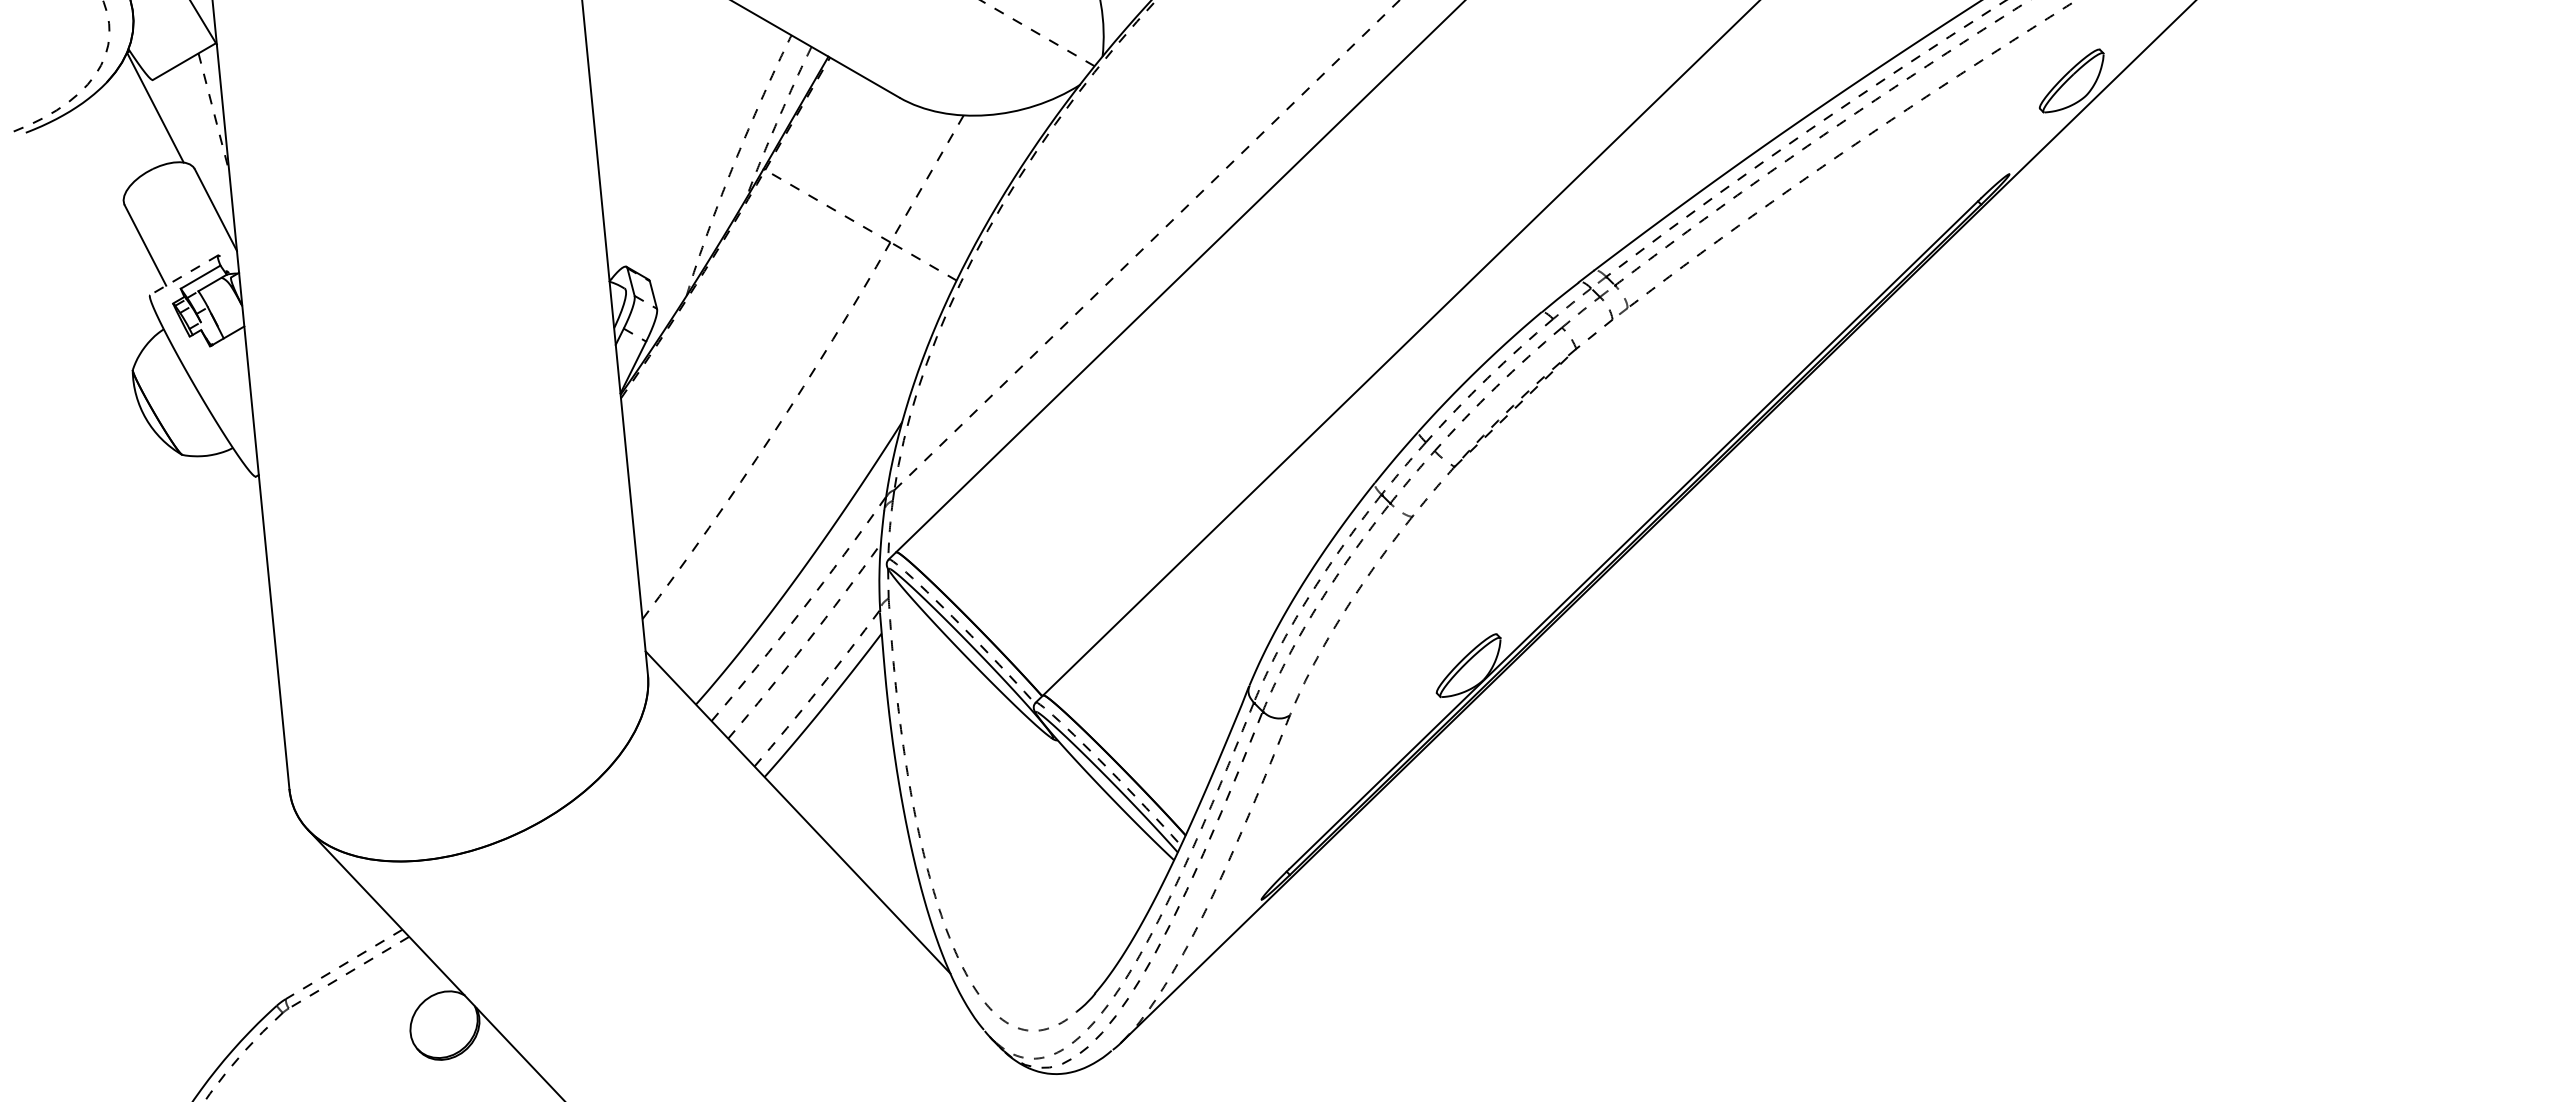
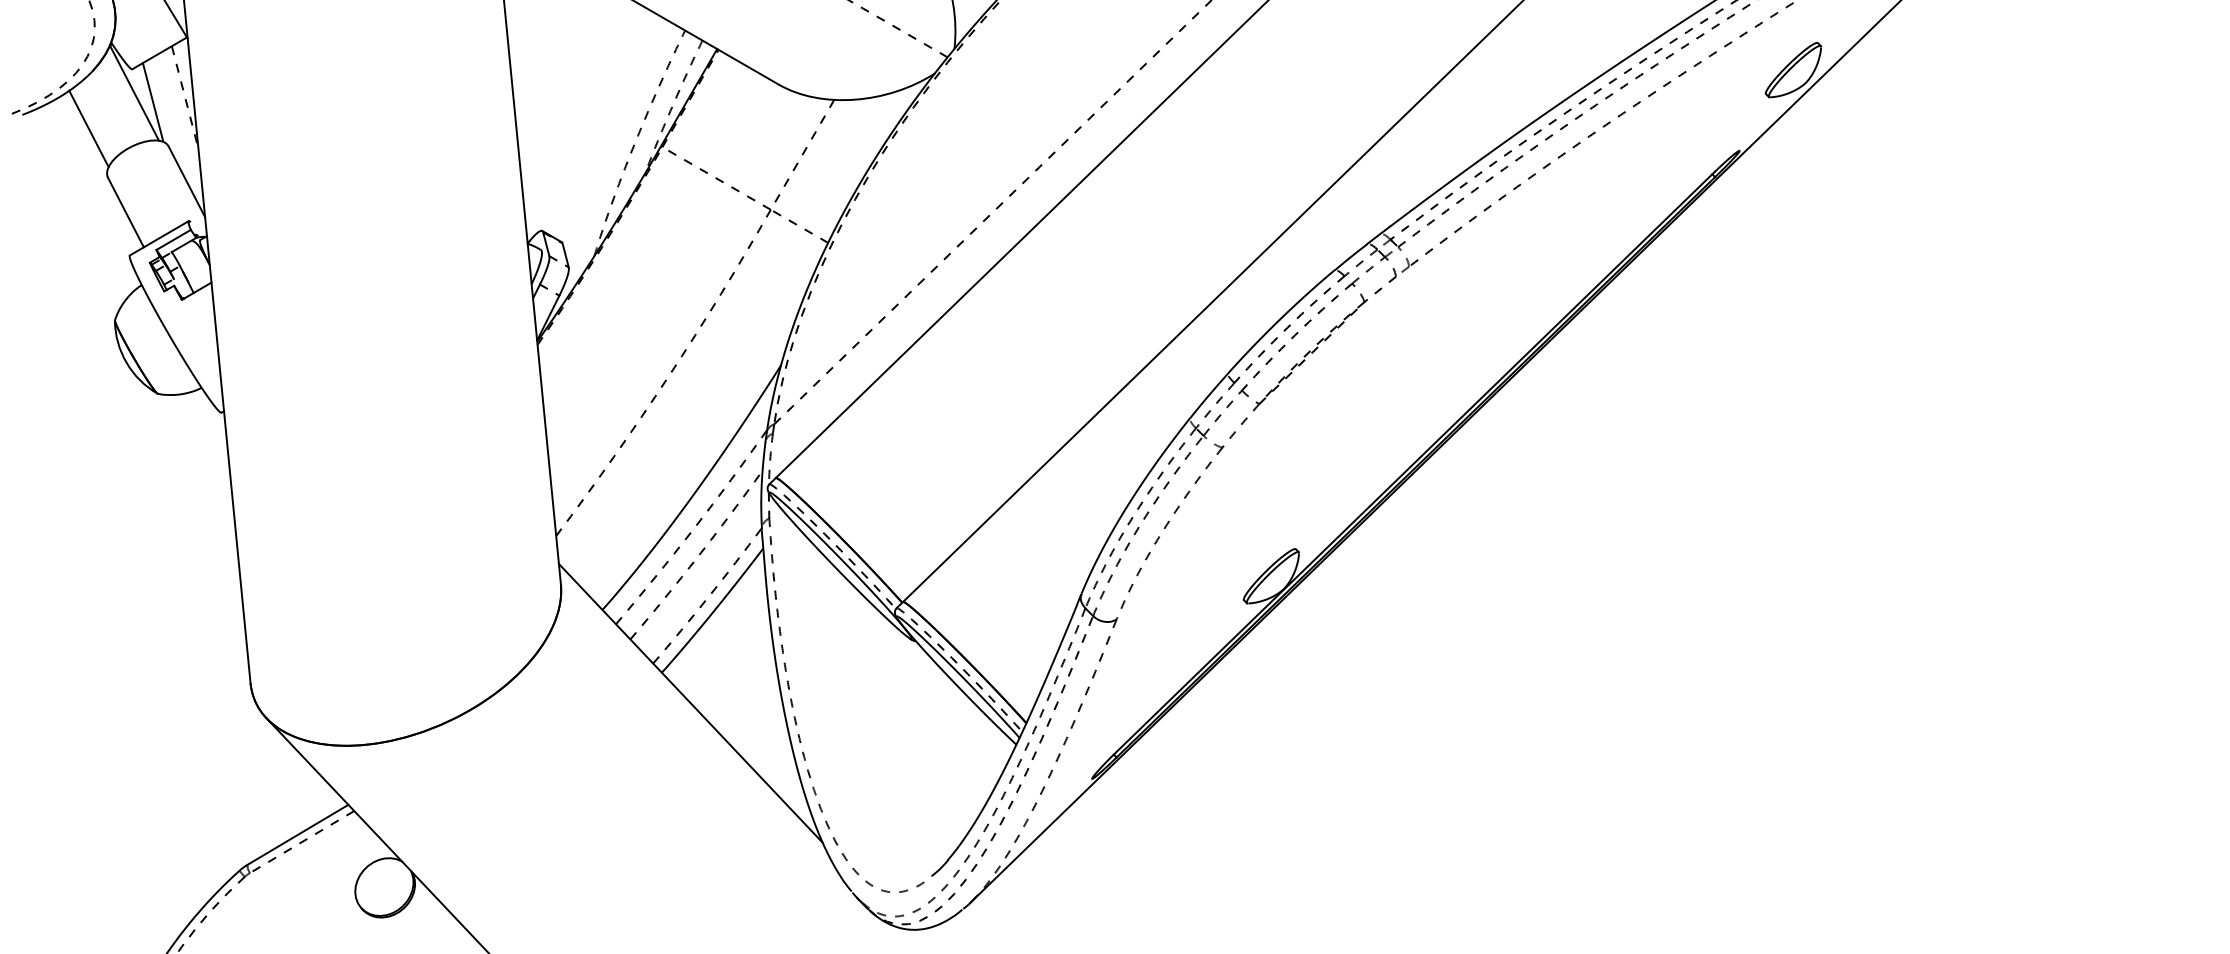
line: (176, 117) -> (152, 101), added
line: (102, 148) -> (88, 128), added
line: (183, 275) -> (158, 238), dashed -> solid
line: (344, 964) -> (298, 834), dashed -> solid

